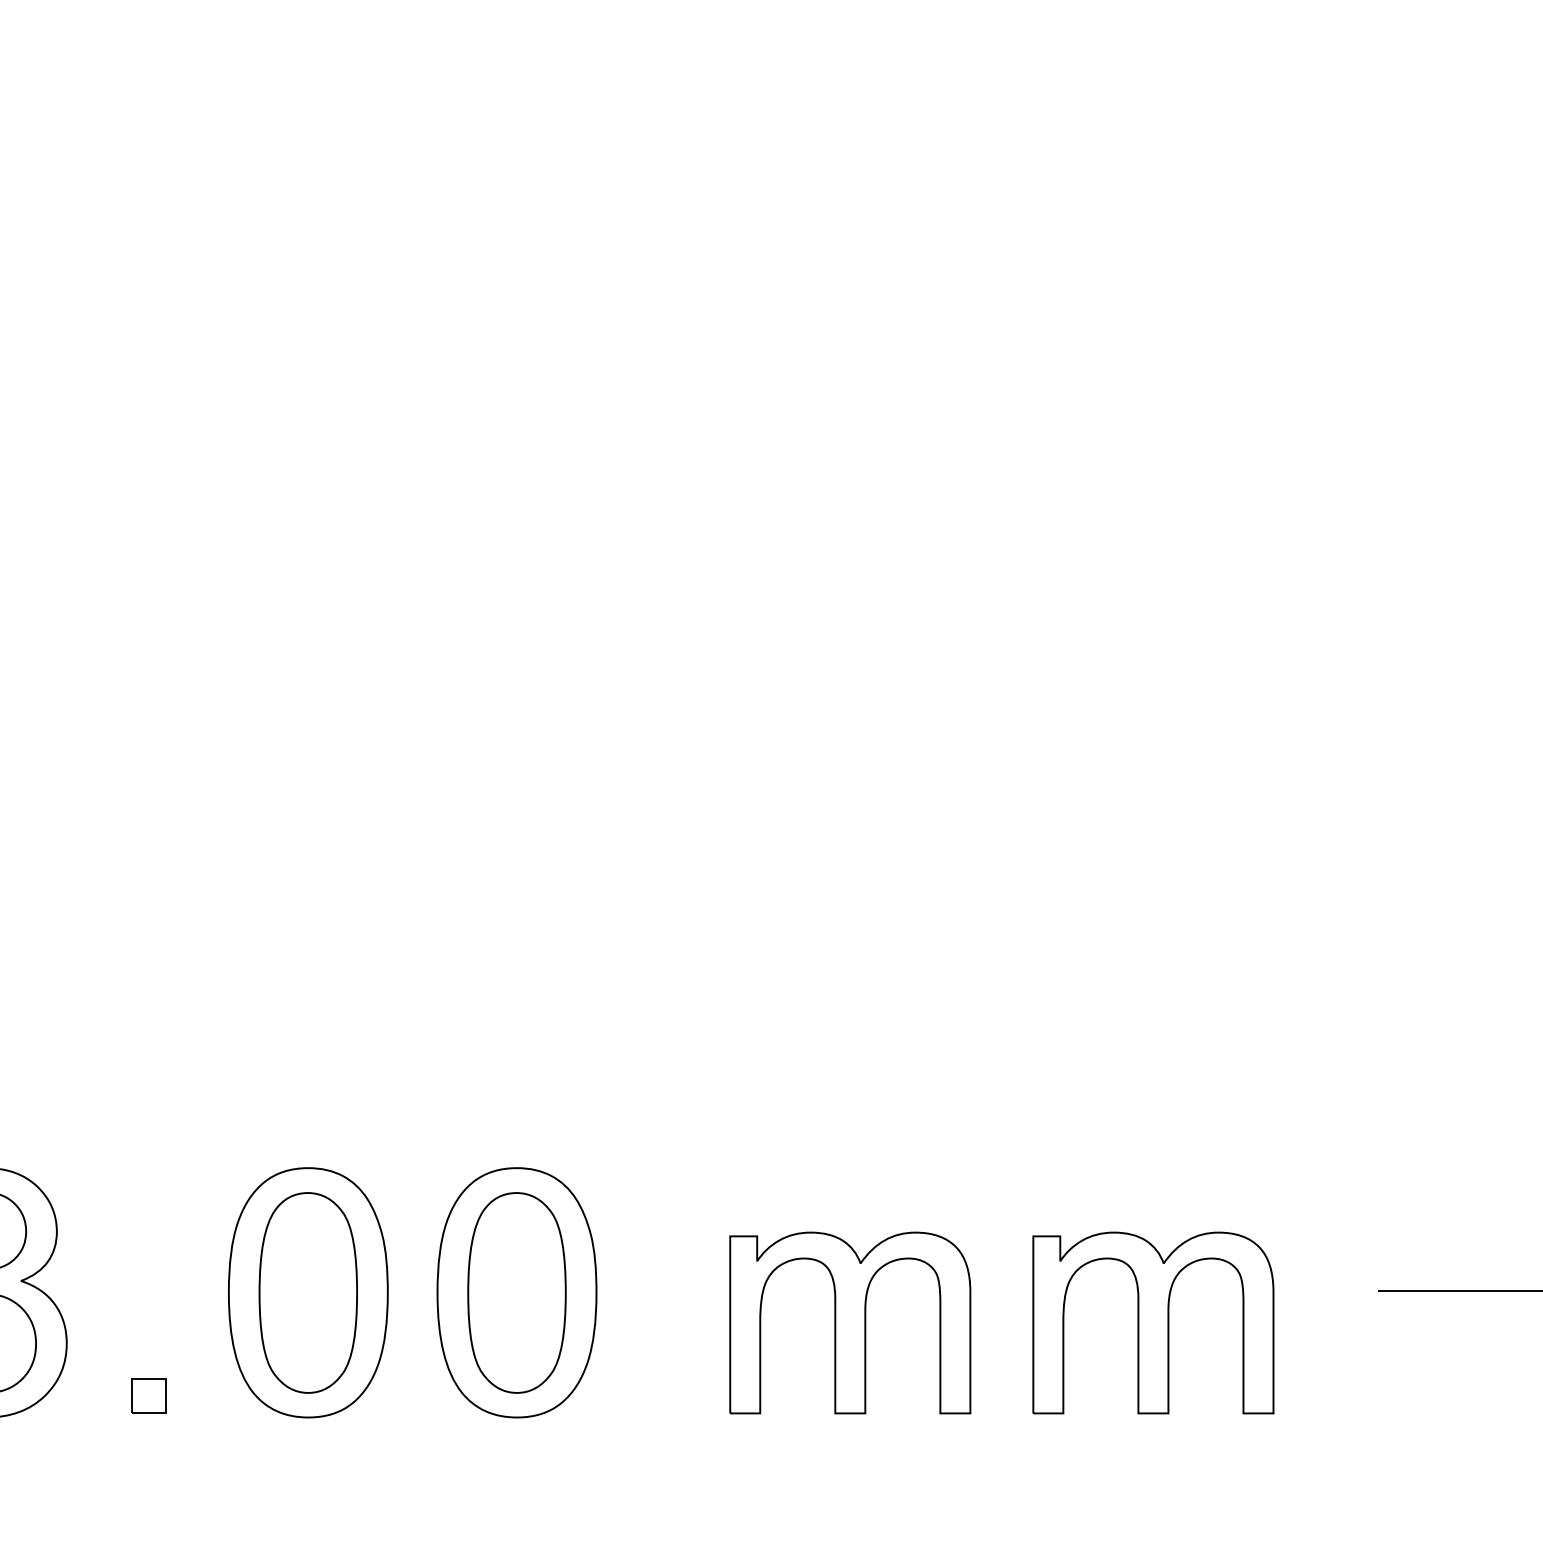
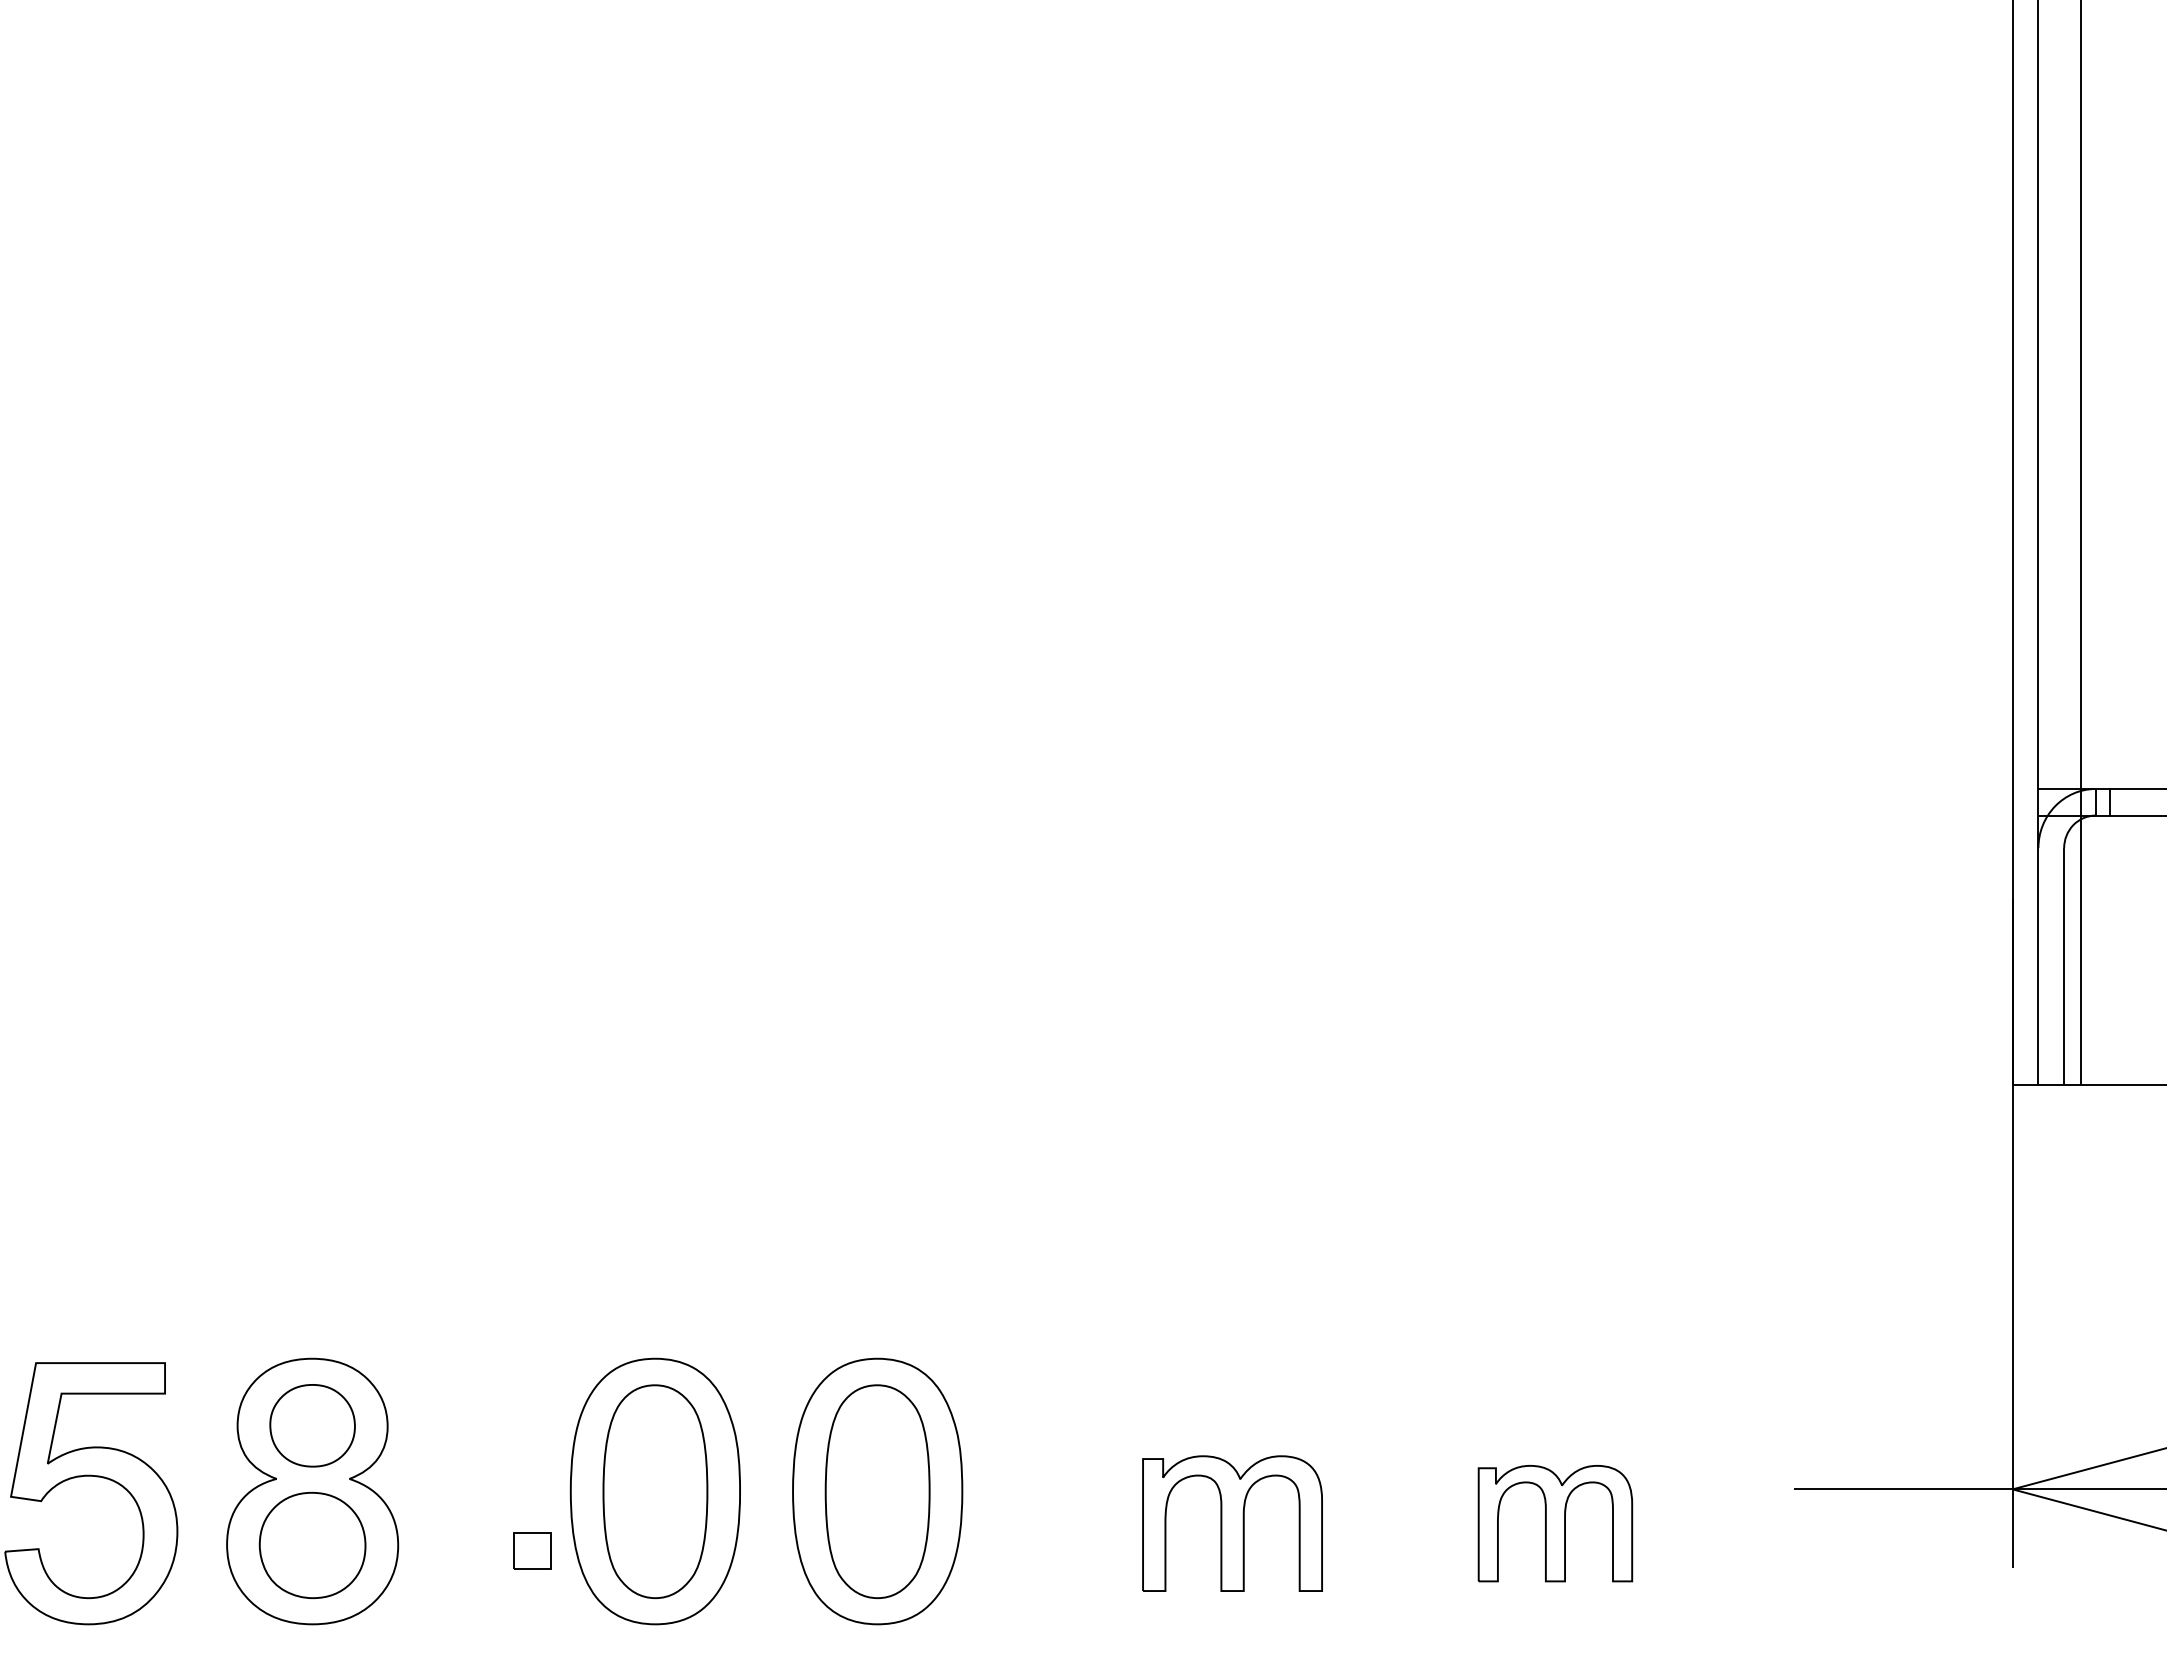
part: (850, 1322) -> (1232, 1523), size x0.7
part: (1153, 1322) -> (1555, 1523), size x0.6
part: (148, 1396) -> (532, 1550), moved

